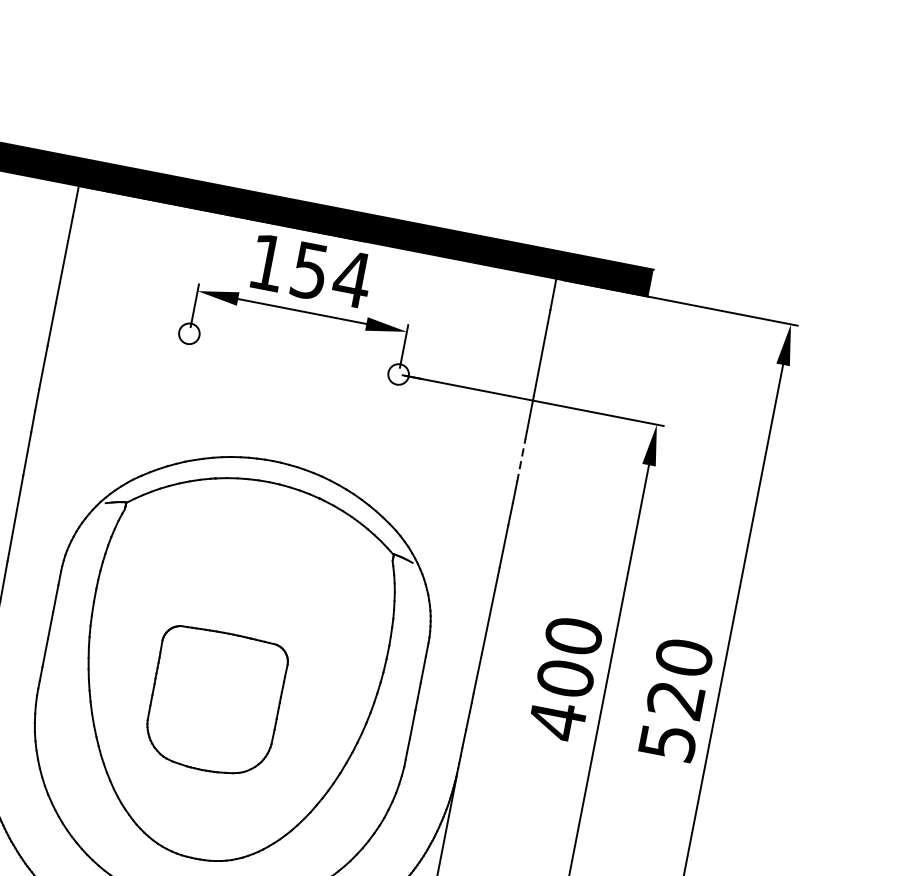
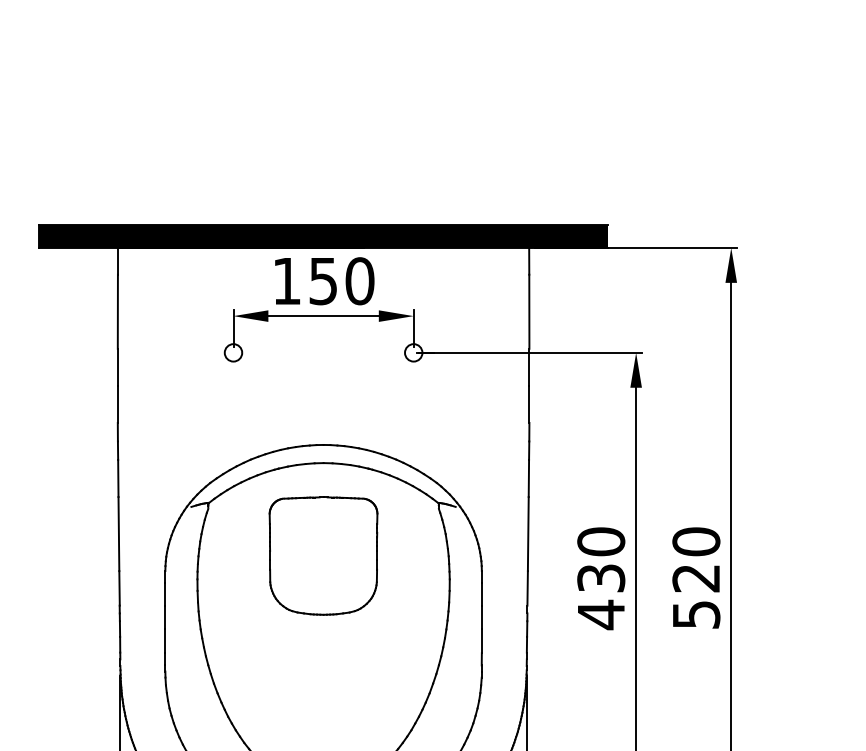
text: (351, 279) -> (359, 281), 154 -> 150
line: (521, 460) -> (529, 404), dashed -> solid
text: (565, 677) -> (601, 577), 400 -> 430
part: (215, 701) -> (323, 555), moved

